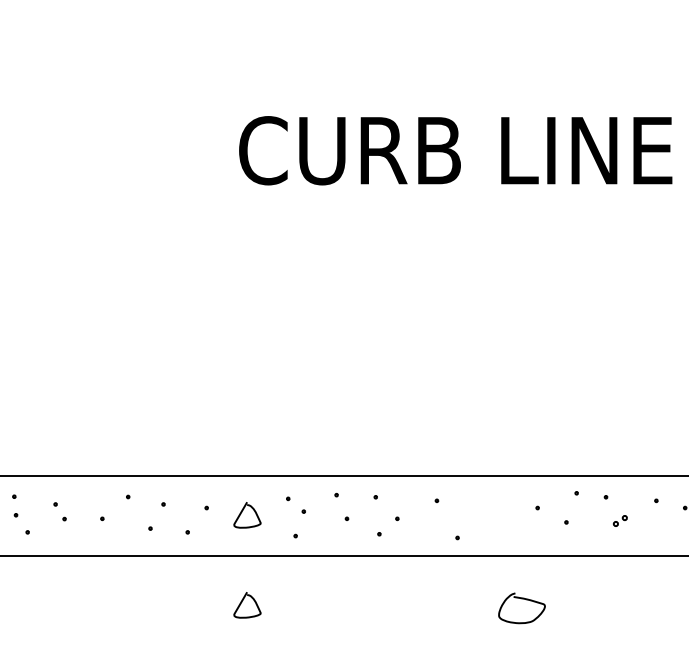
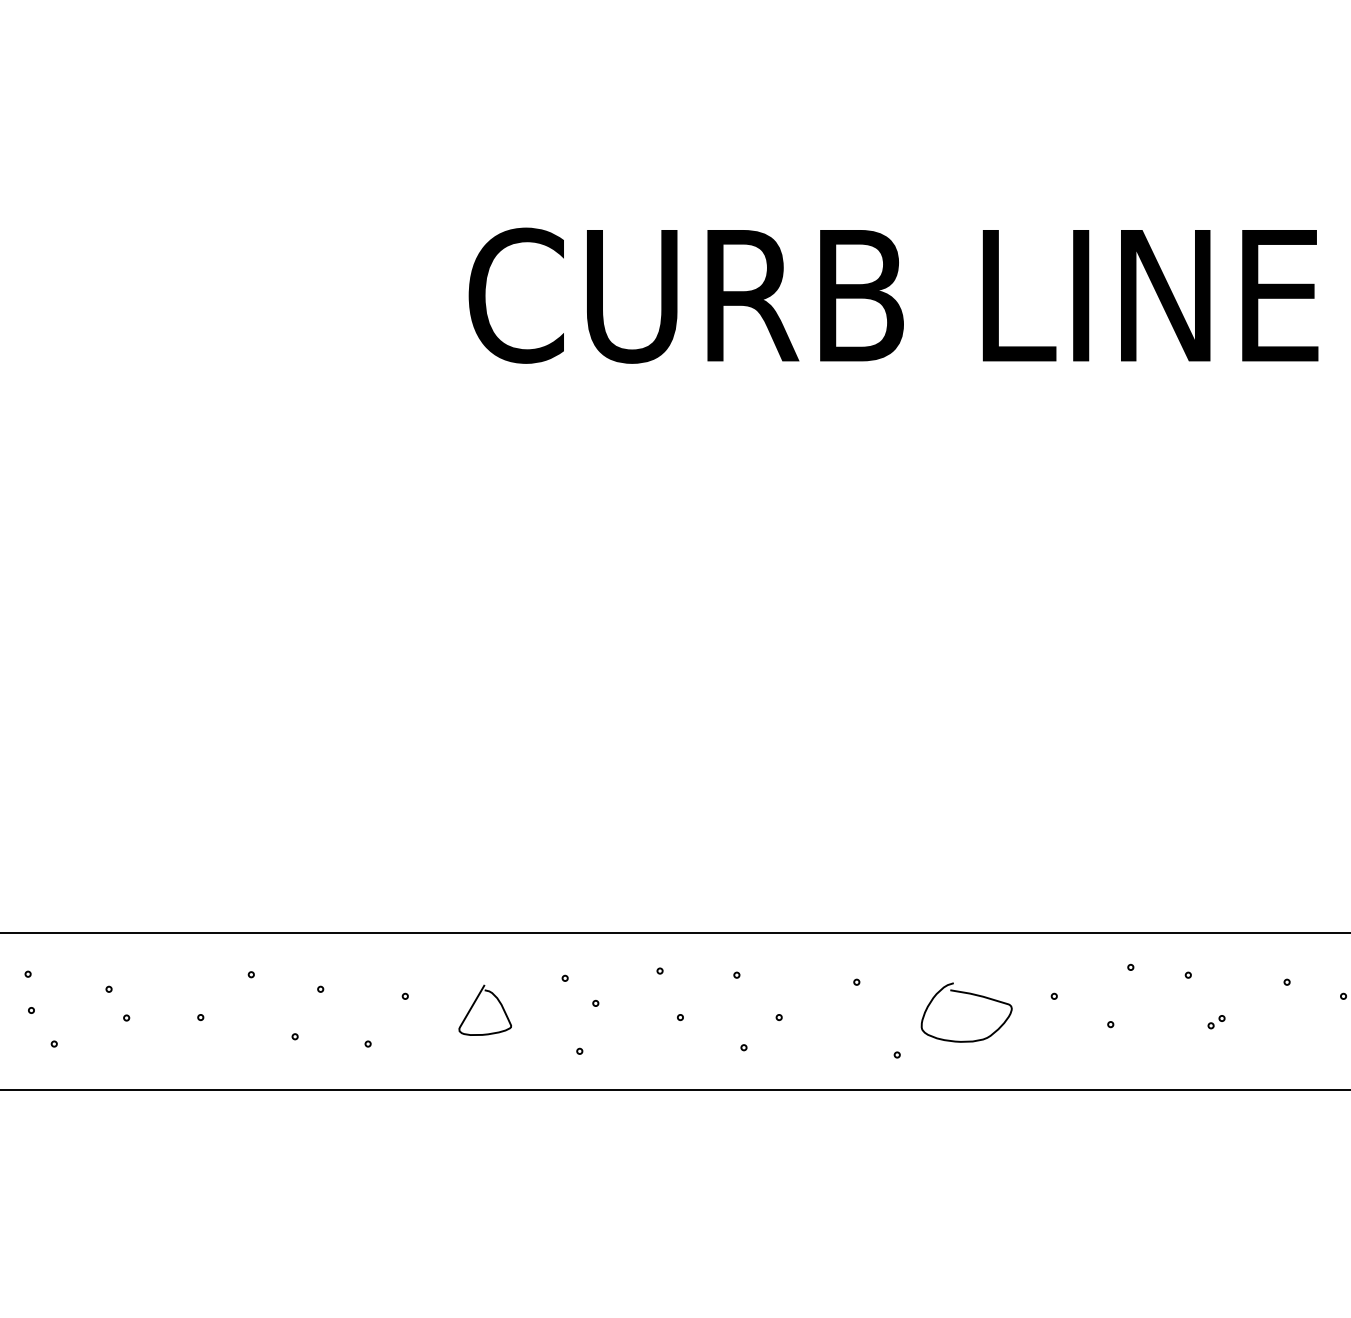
part: (620, 521) -> (1216, 1022), size x0.62
curve: (521, 599) -> (965, 995), moved
curve: (242, 602) -> (475, 1181), removed

